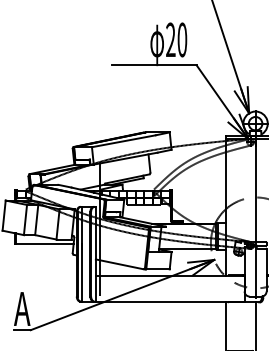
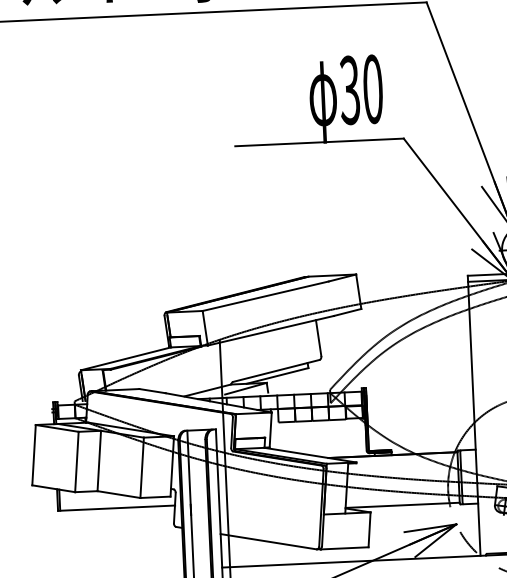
text: (170, 40) -> (349, 91), 20 -> 30

